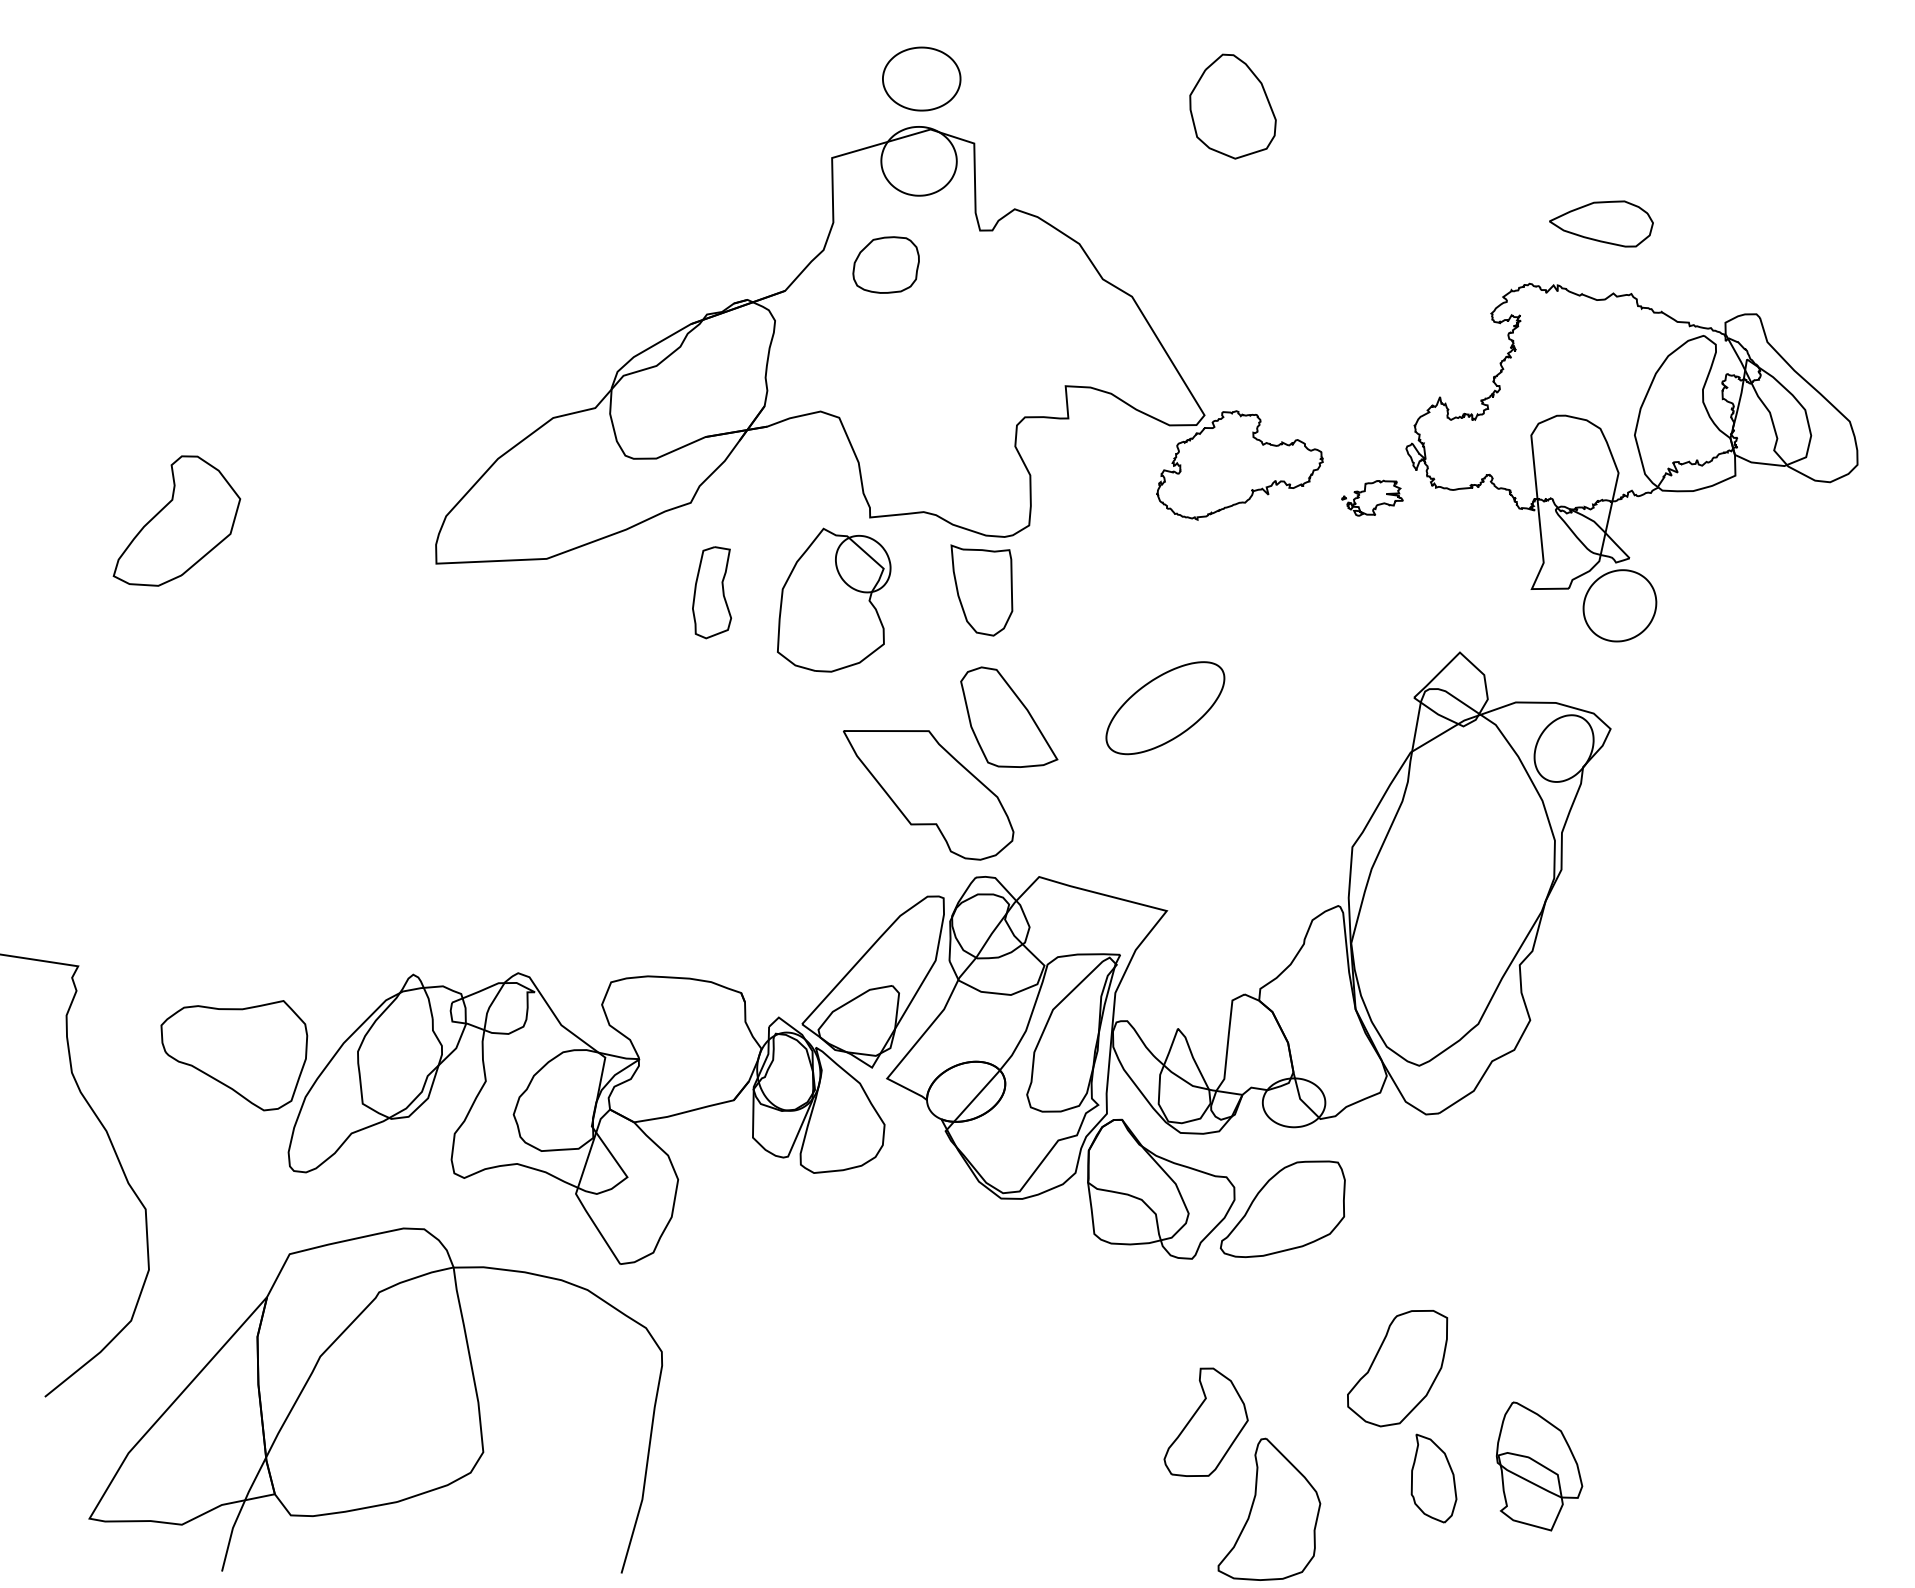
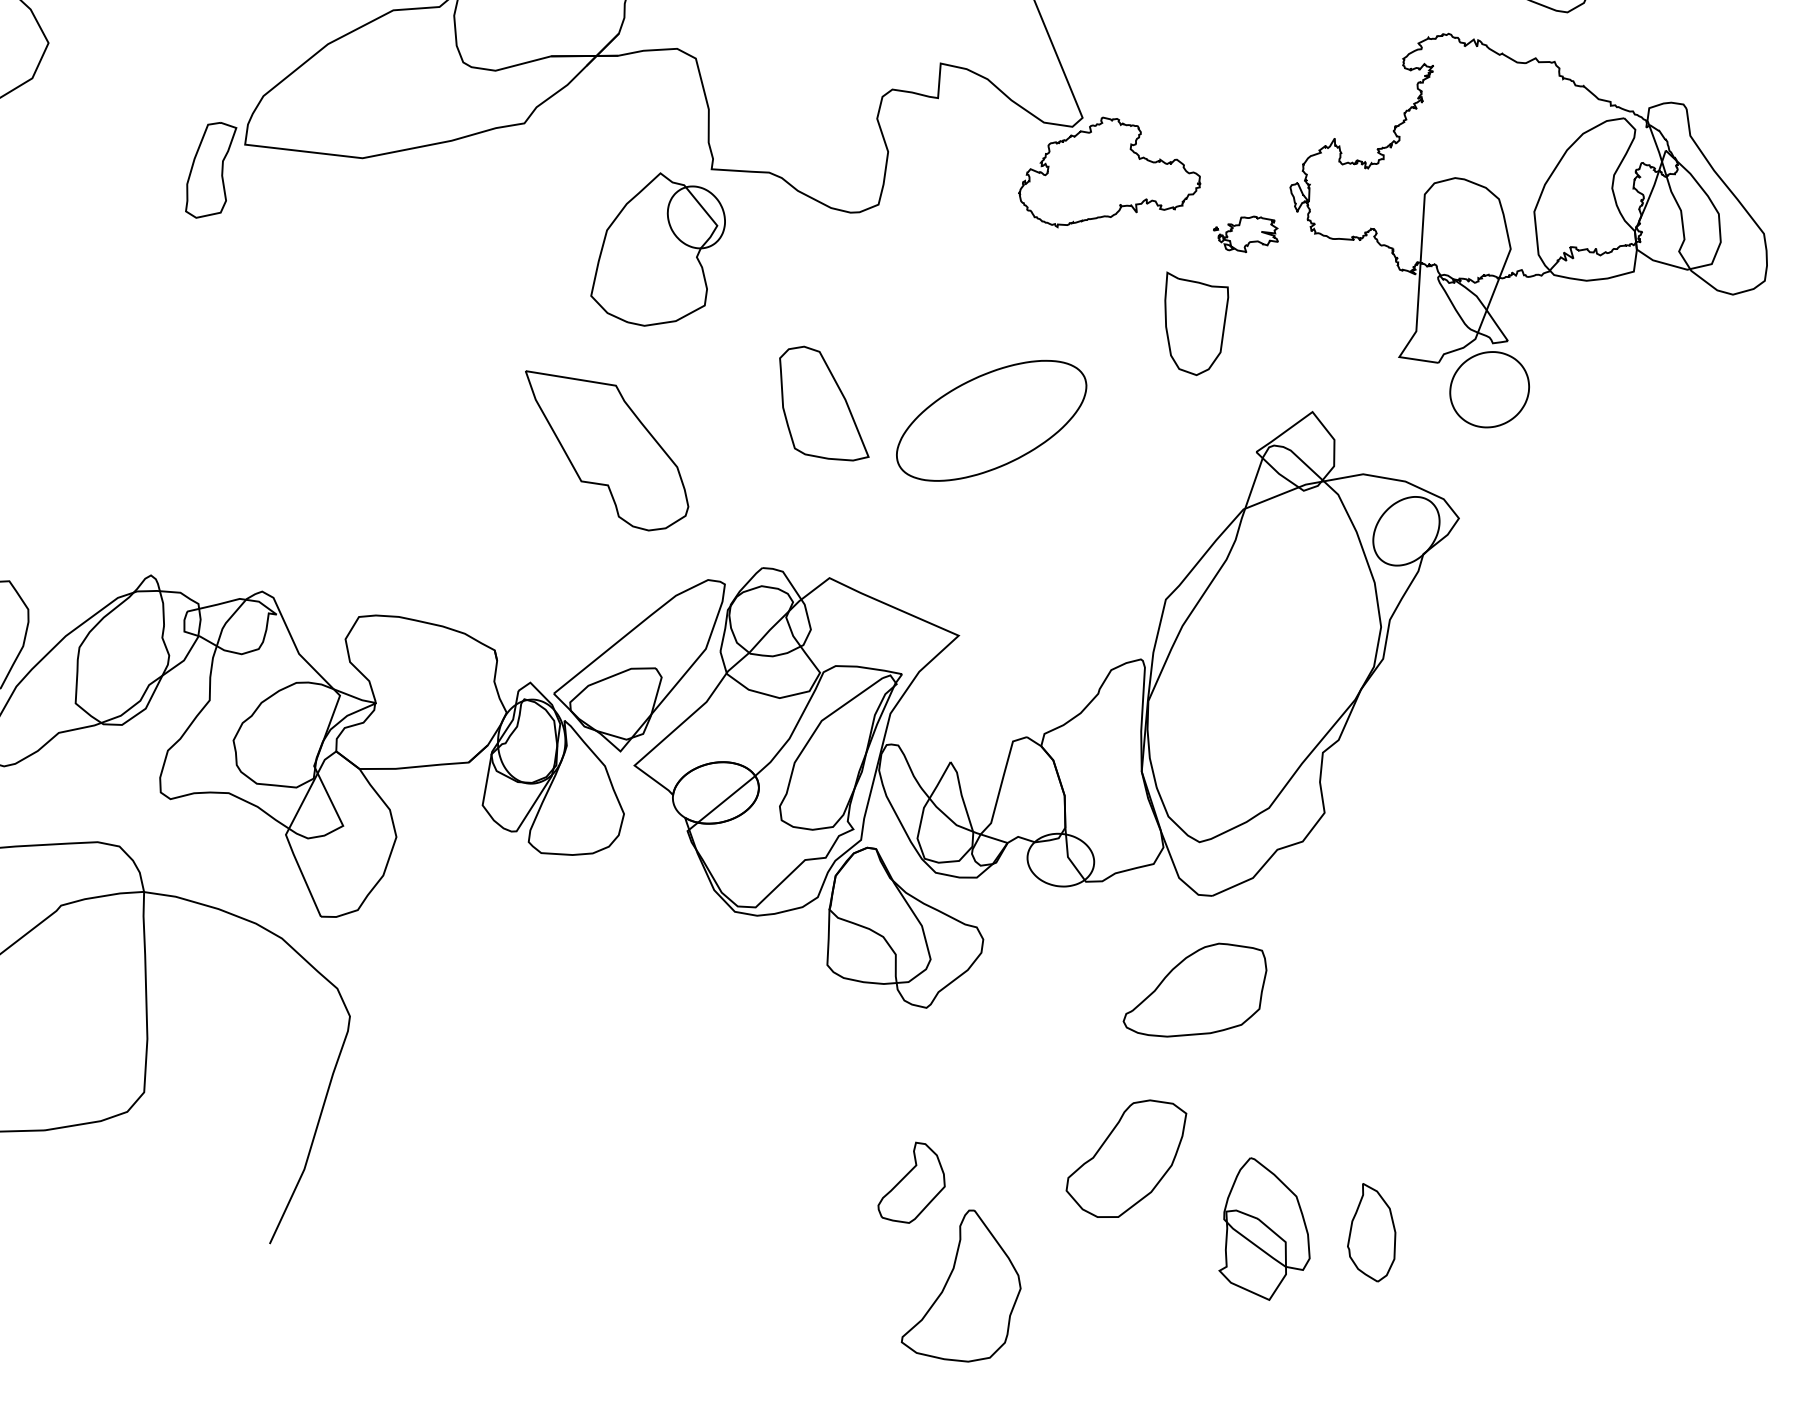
part: (981, 590) -> (1191, 325), moved
part: (712, 592) -> (210, 170), moved
part: (1165, 708) -> (991, 421), size x1.4
part: (928, 795) -> (604, 453), moved
part: (1282, 1209) -> (1195, 990), moved
part: (1205, 1421) -> (913, 1182), size x0.7
part: (1539, 1466) -> (1267, 1230), moved
part: (1433, 1478) -> (1373, 1233), moved

